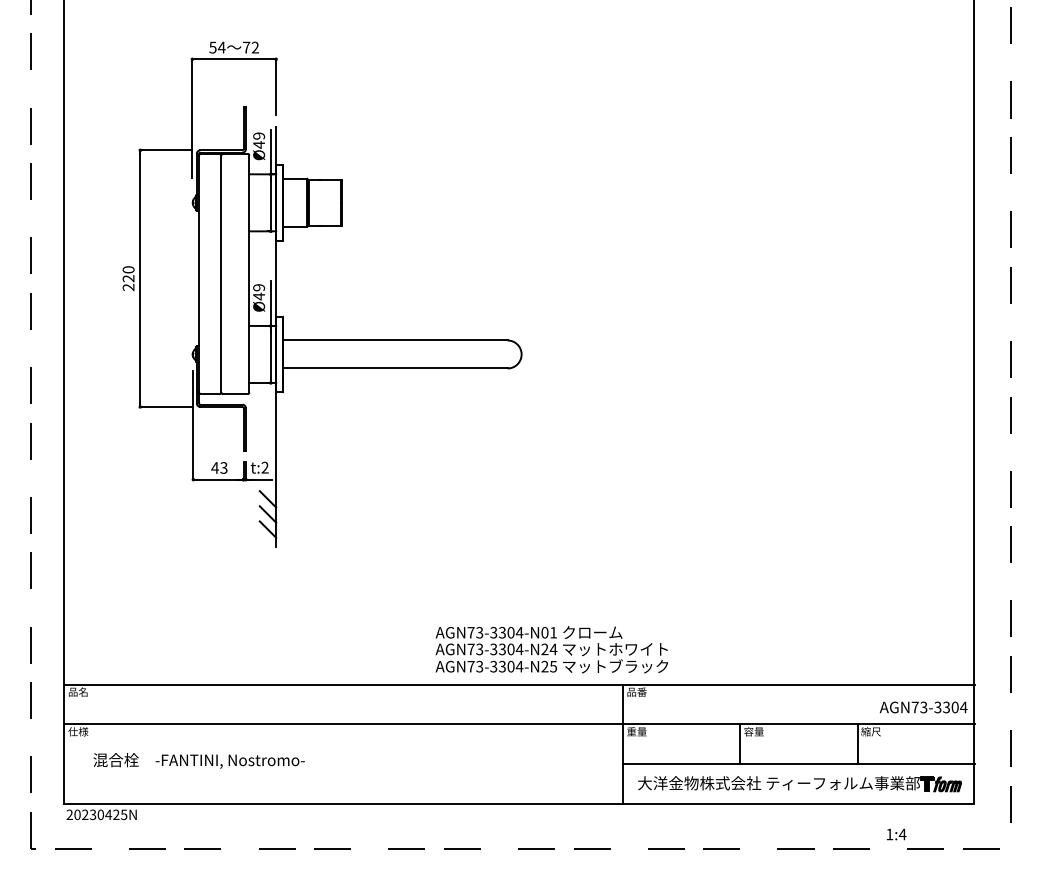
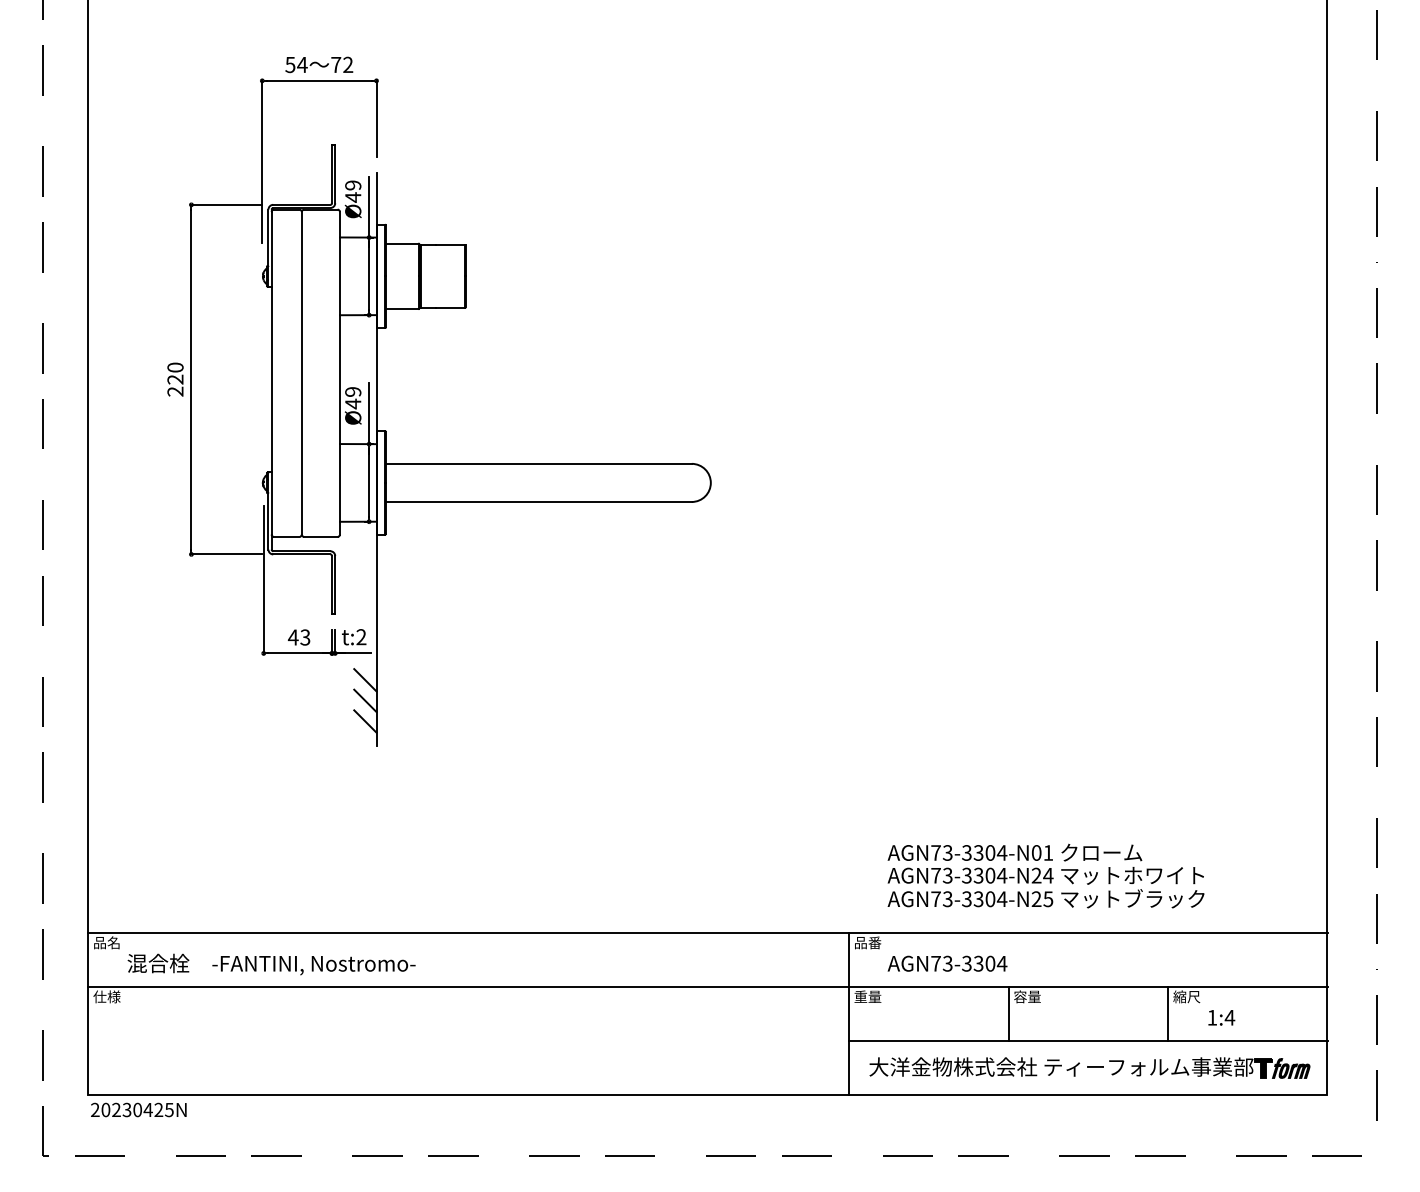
text: (551, 649) -> (1045, 875), moved
text: (923, 707) -> (947, 963), moved
text: (199, 760) -> (271, 964), moved
text: (896, 834) -> (1221, 1017), moved

